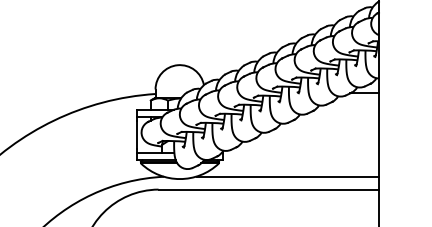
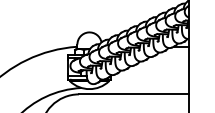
line: (286, 175) -> (142, 87), removed

